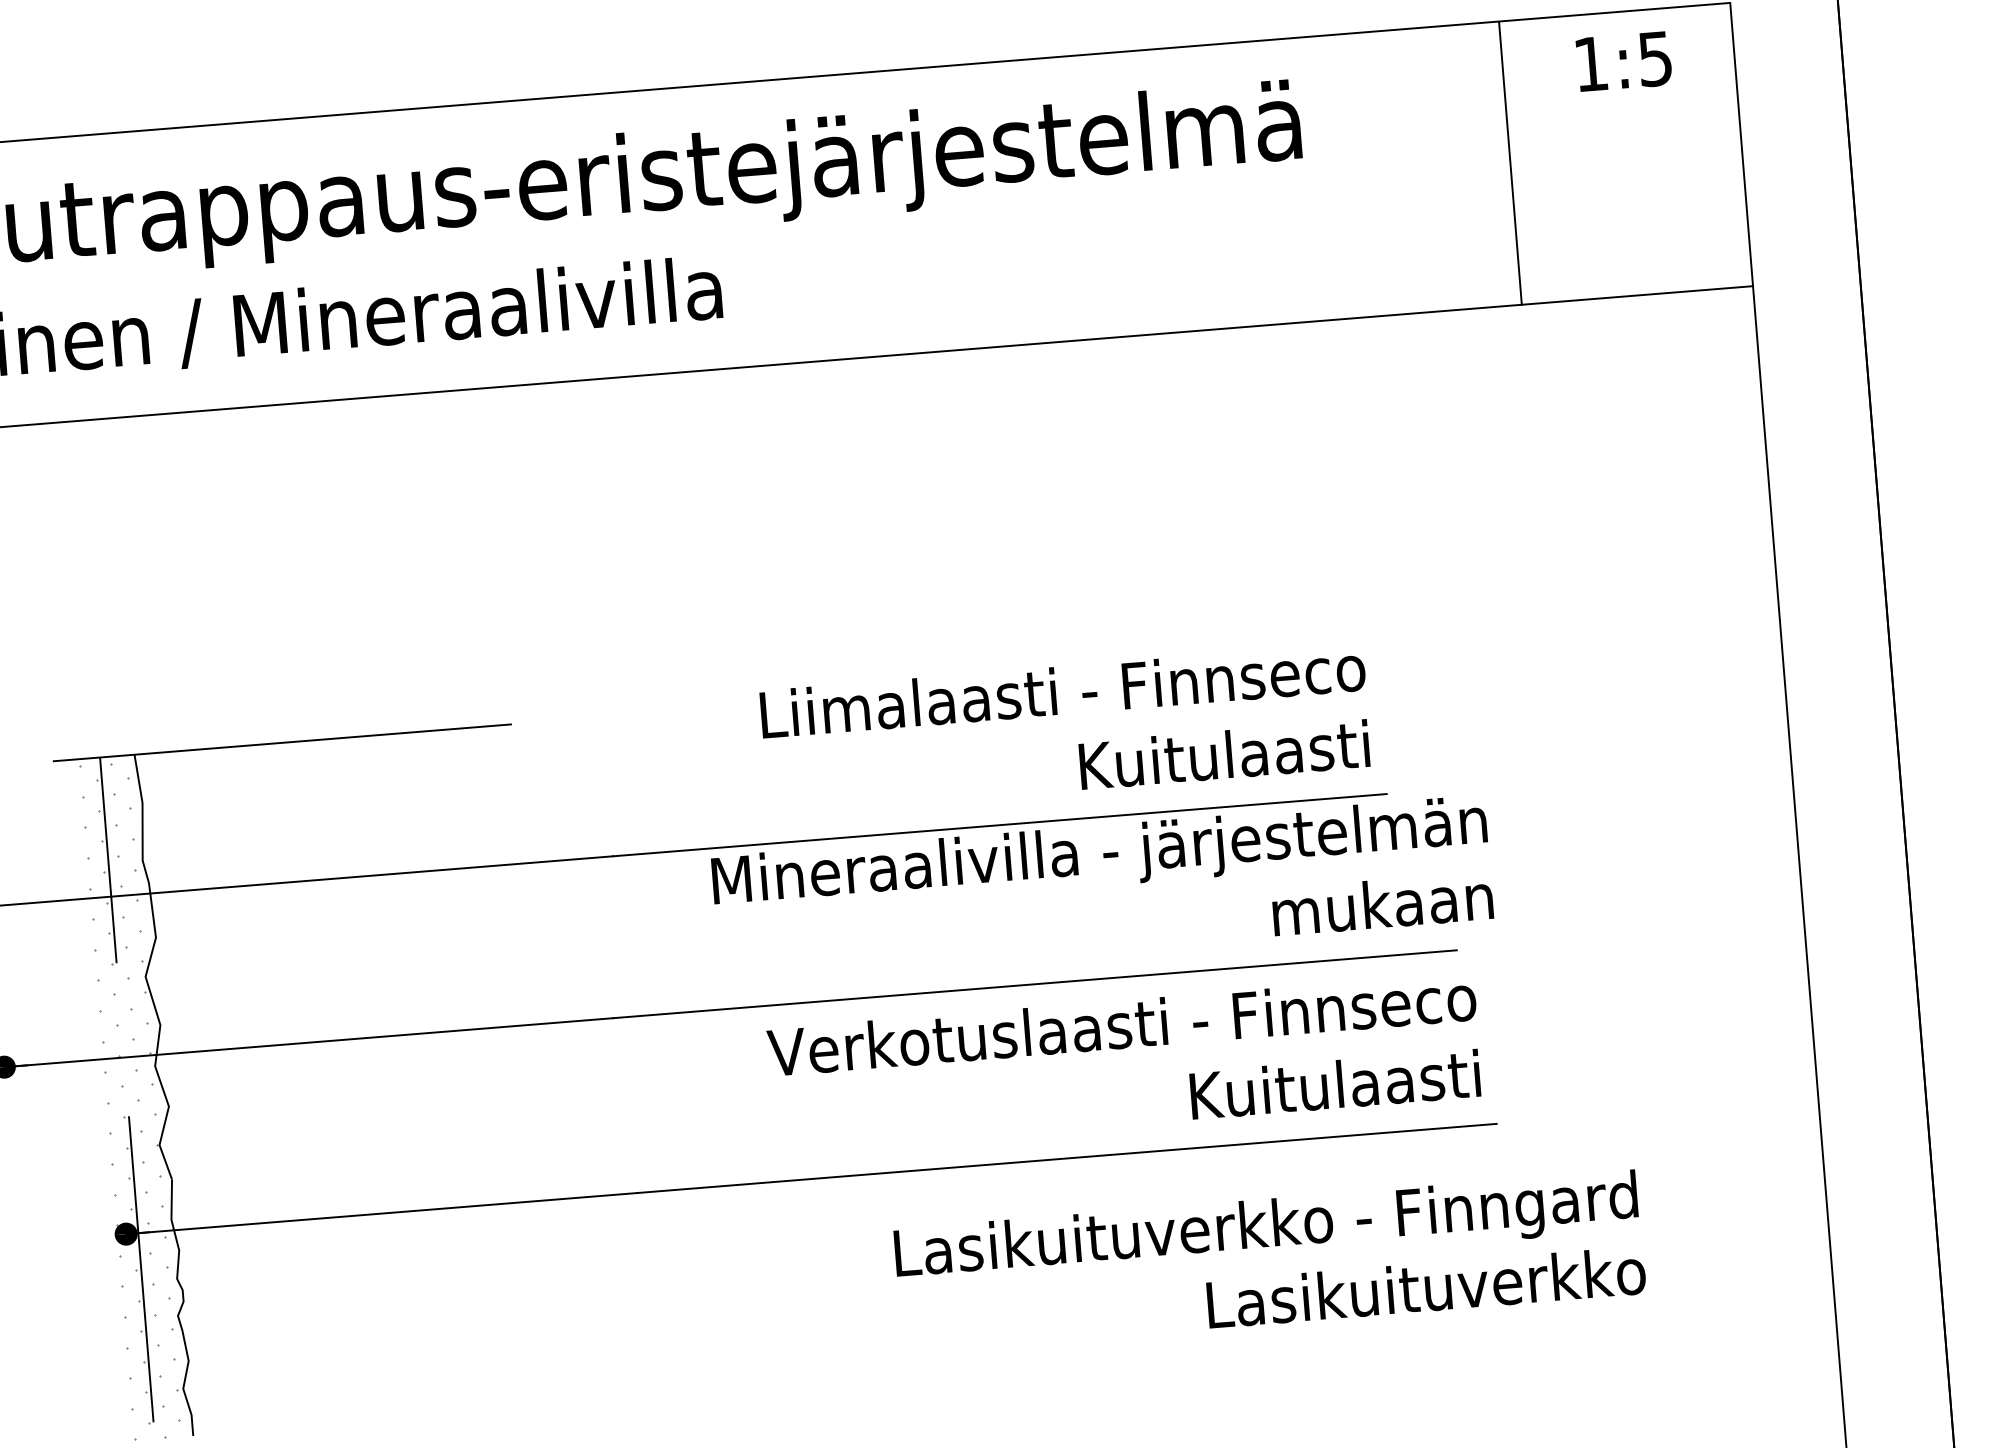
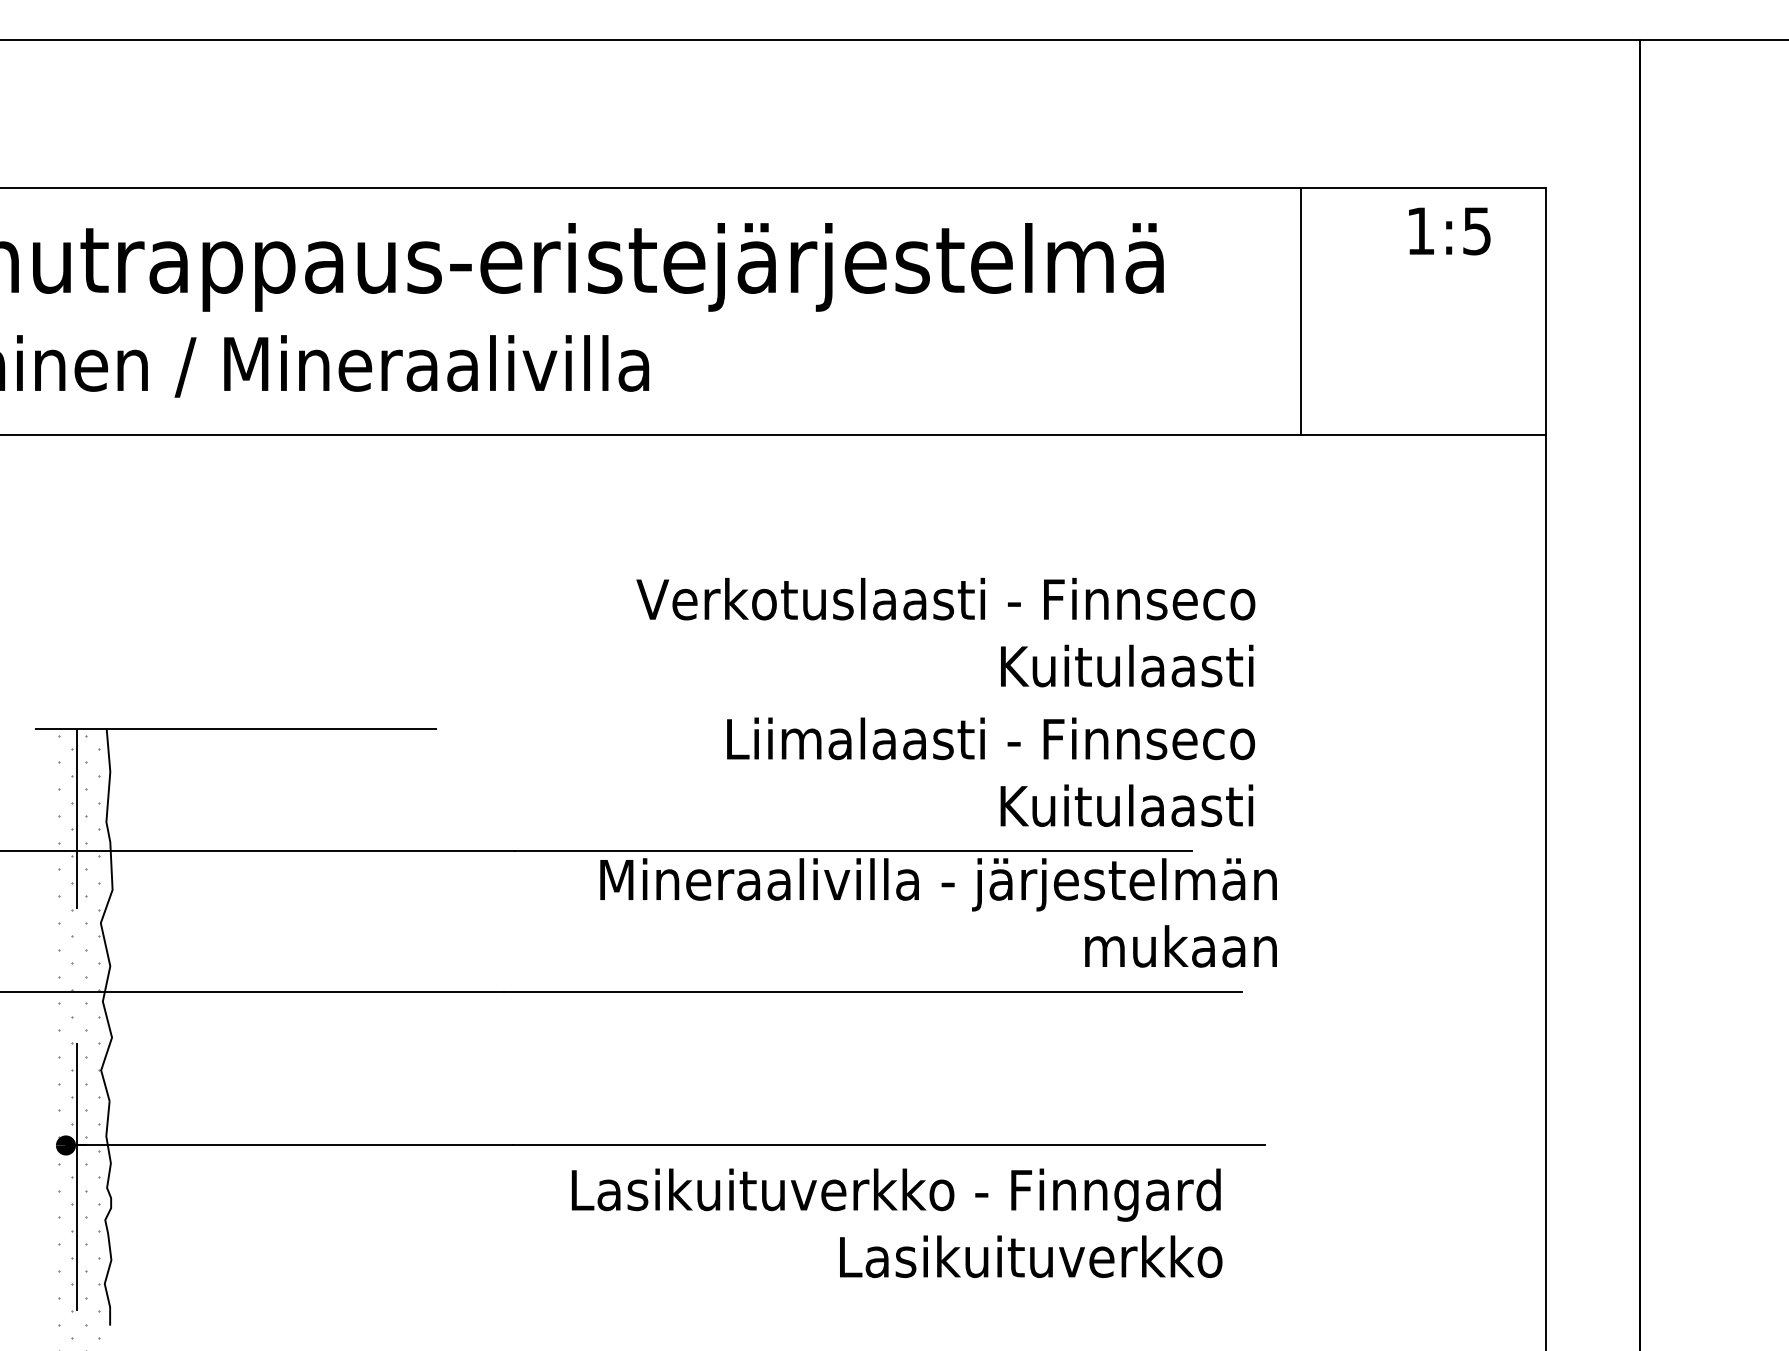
line: (1510, 163) -> (1300, 311), moved
text: (1066, 728) -> (991, 771), moved
text: (1124, 1062) -> (945, 632), moved
text: (1269, 1260) -> (896, 1222), moved

